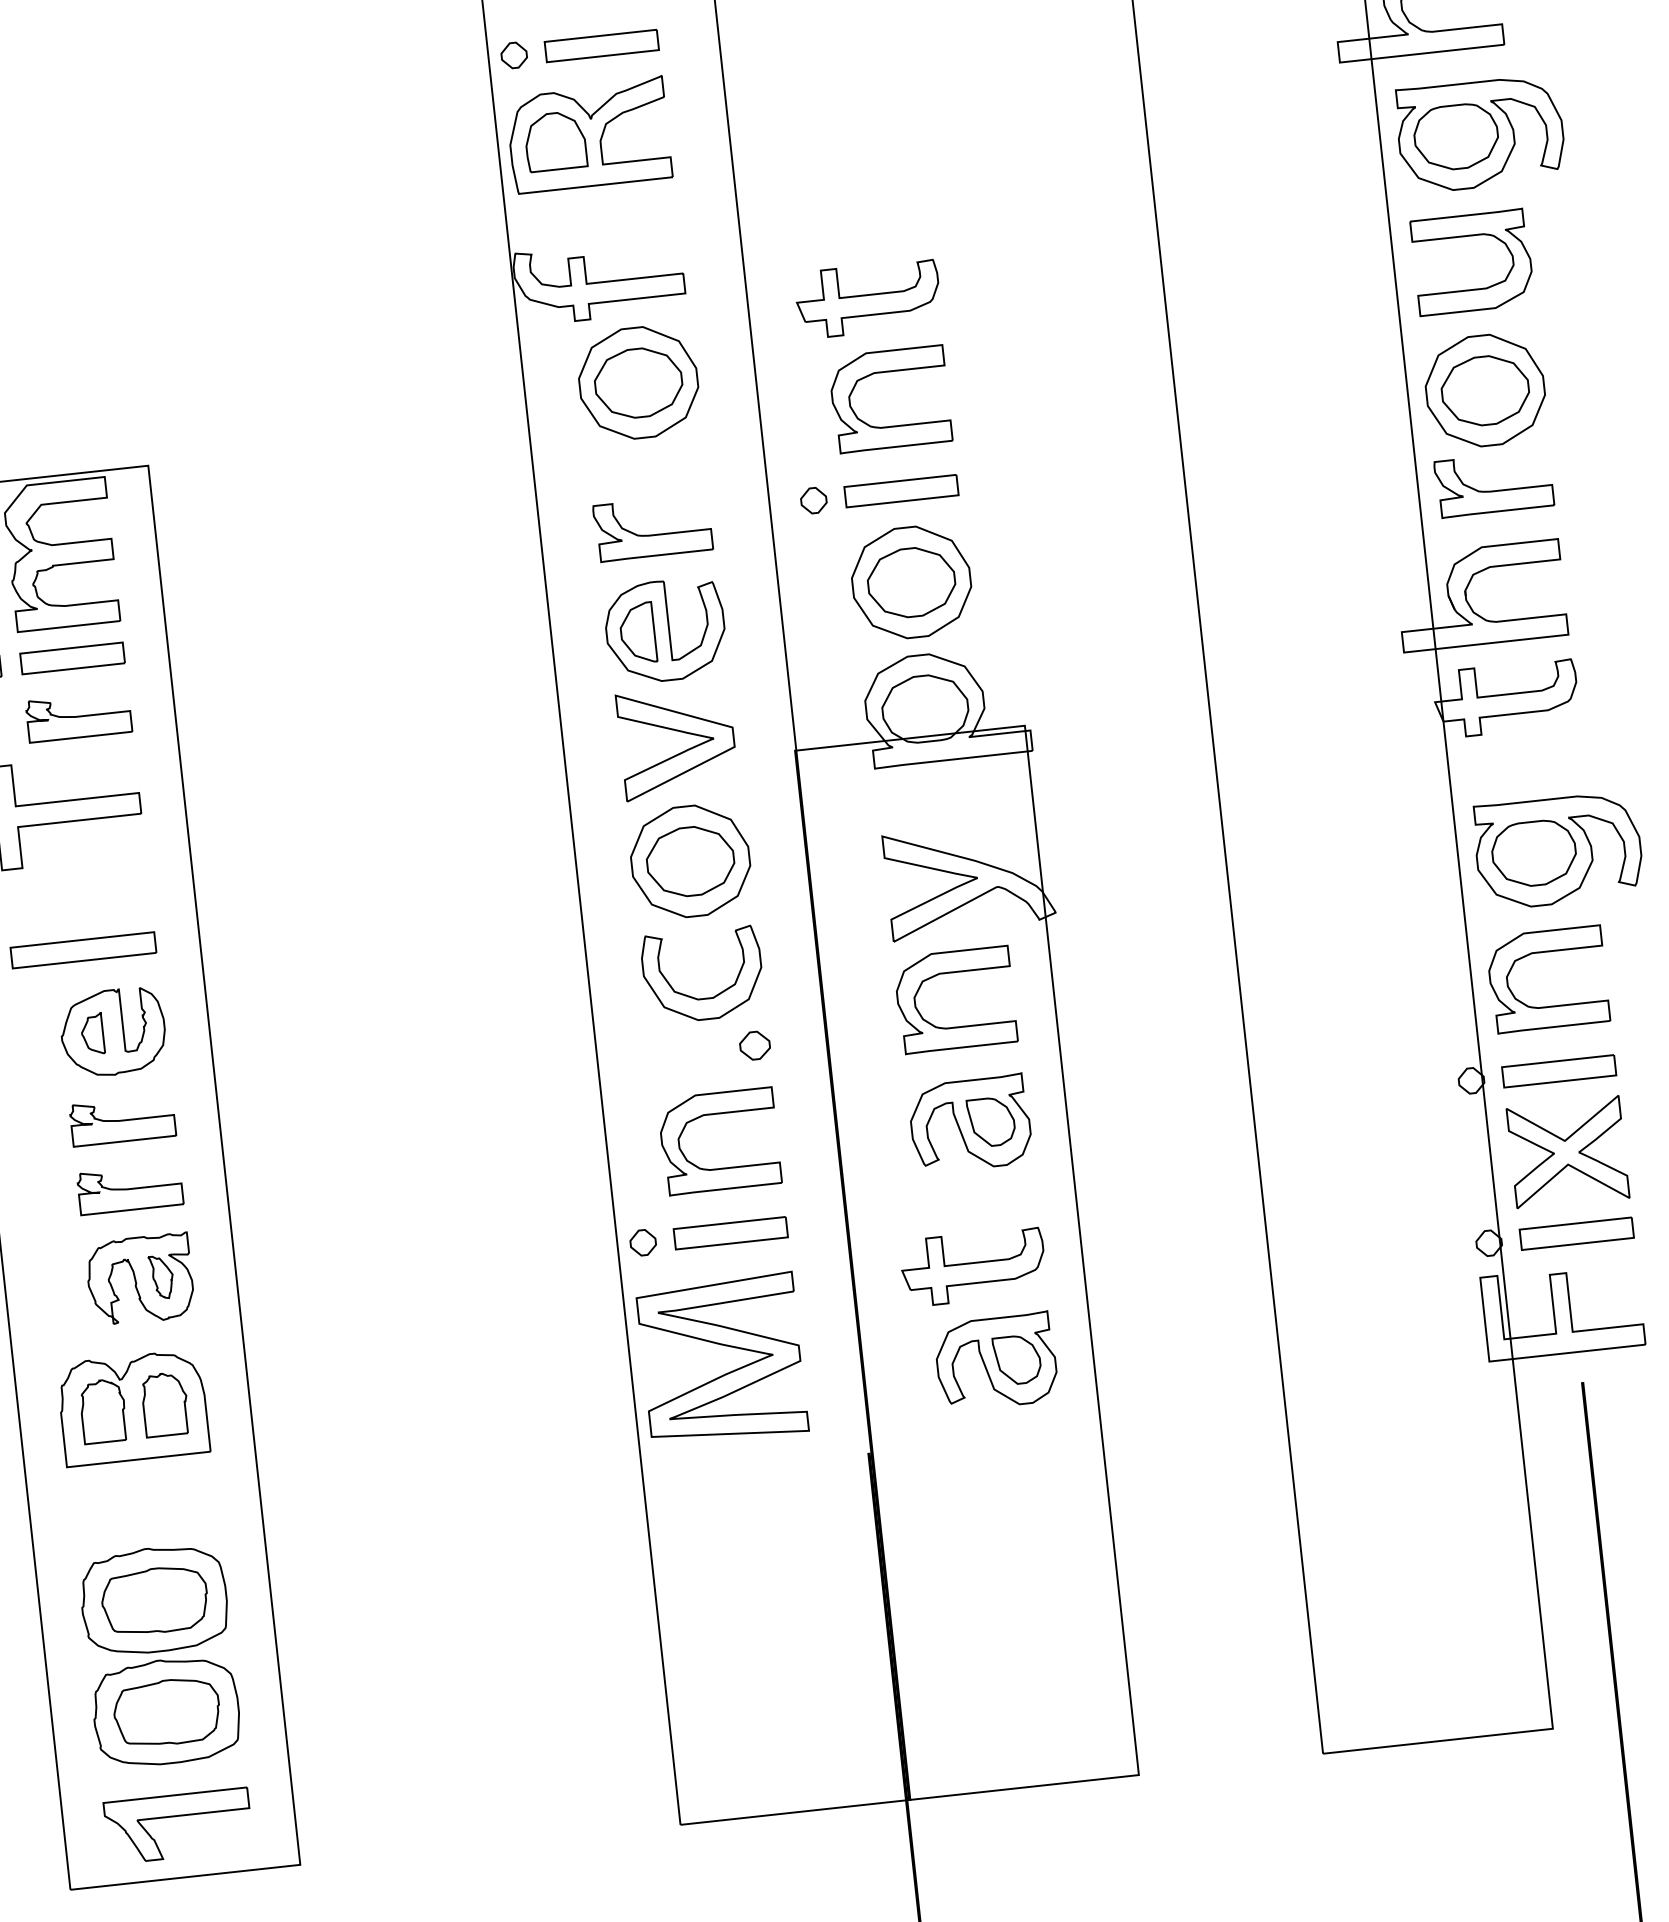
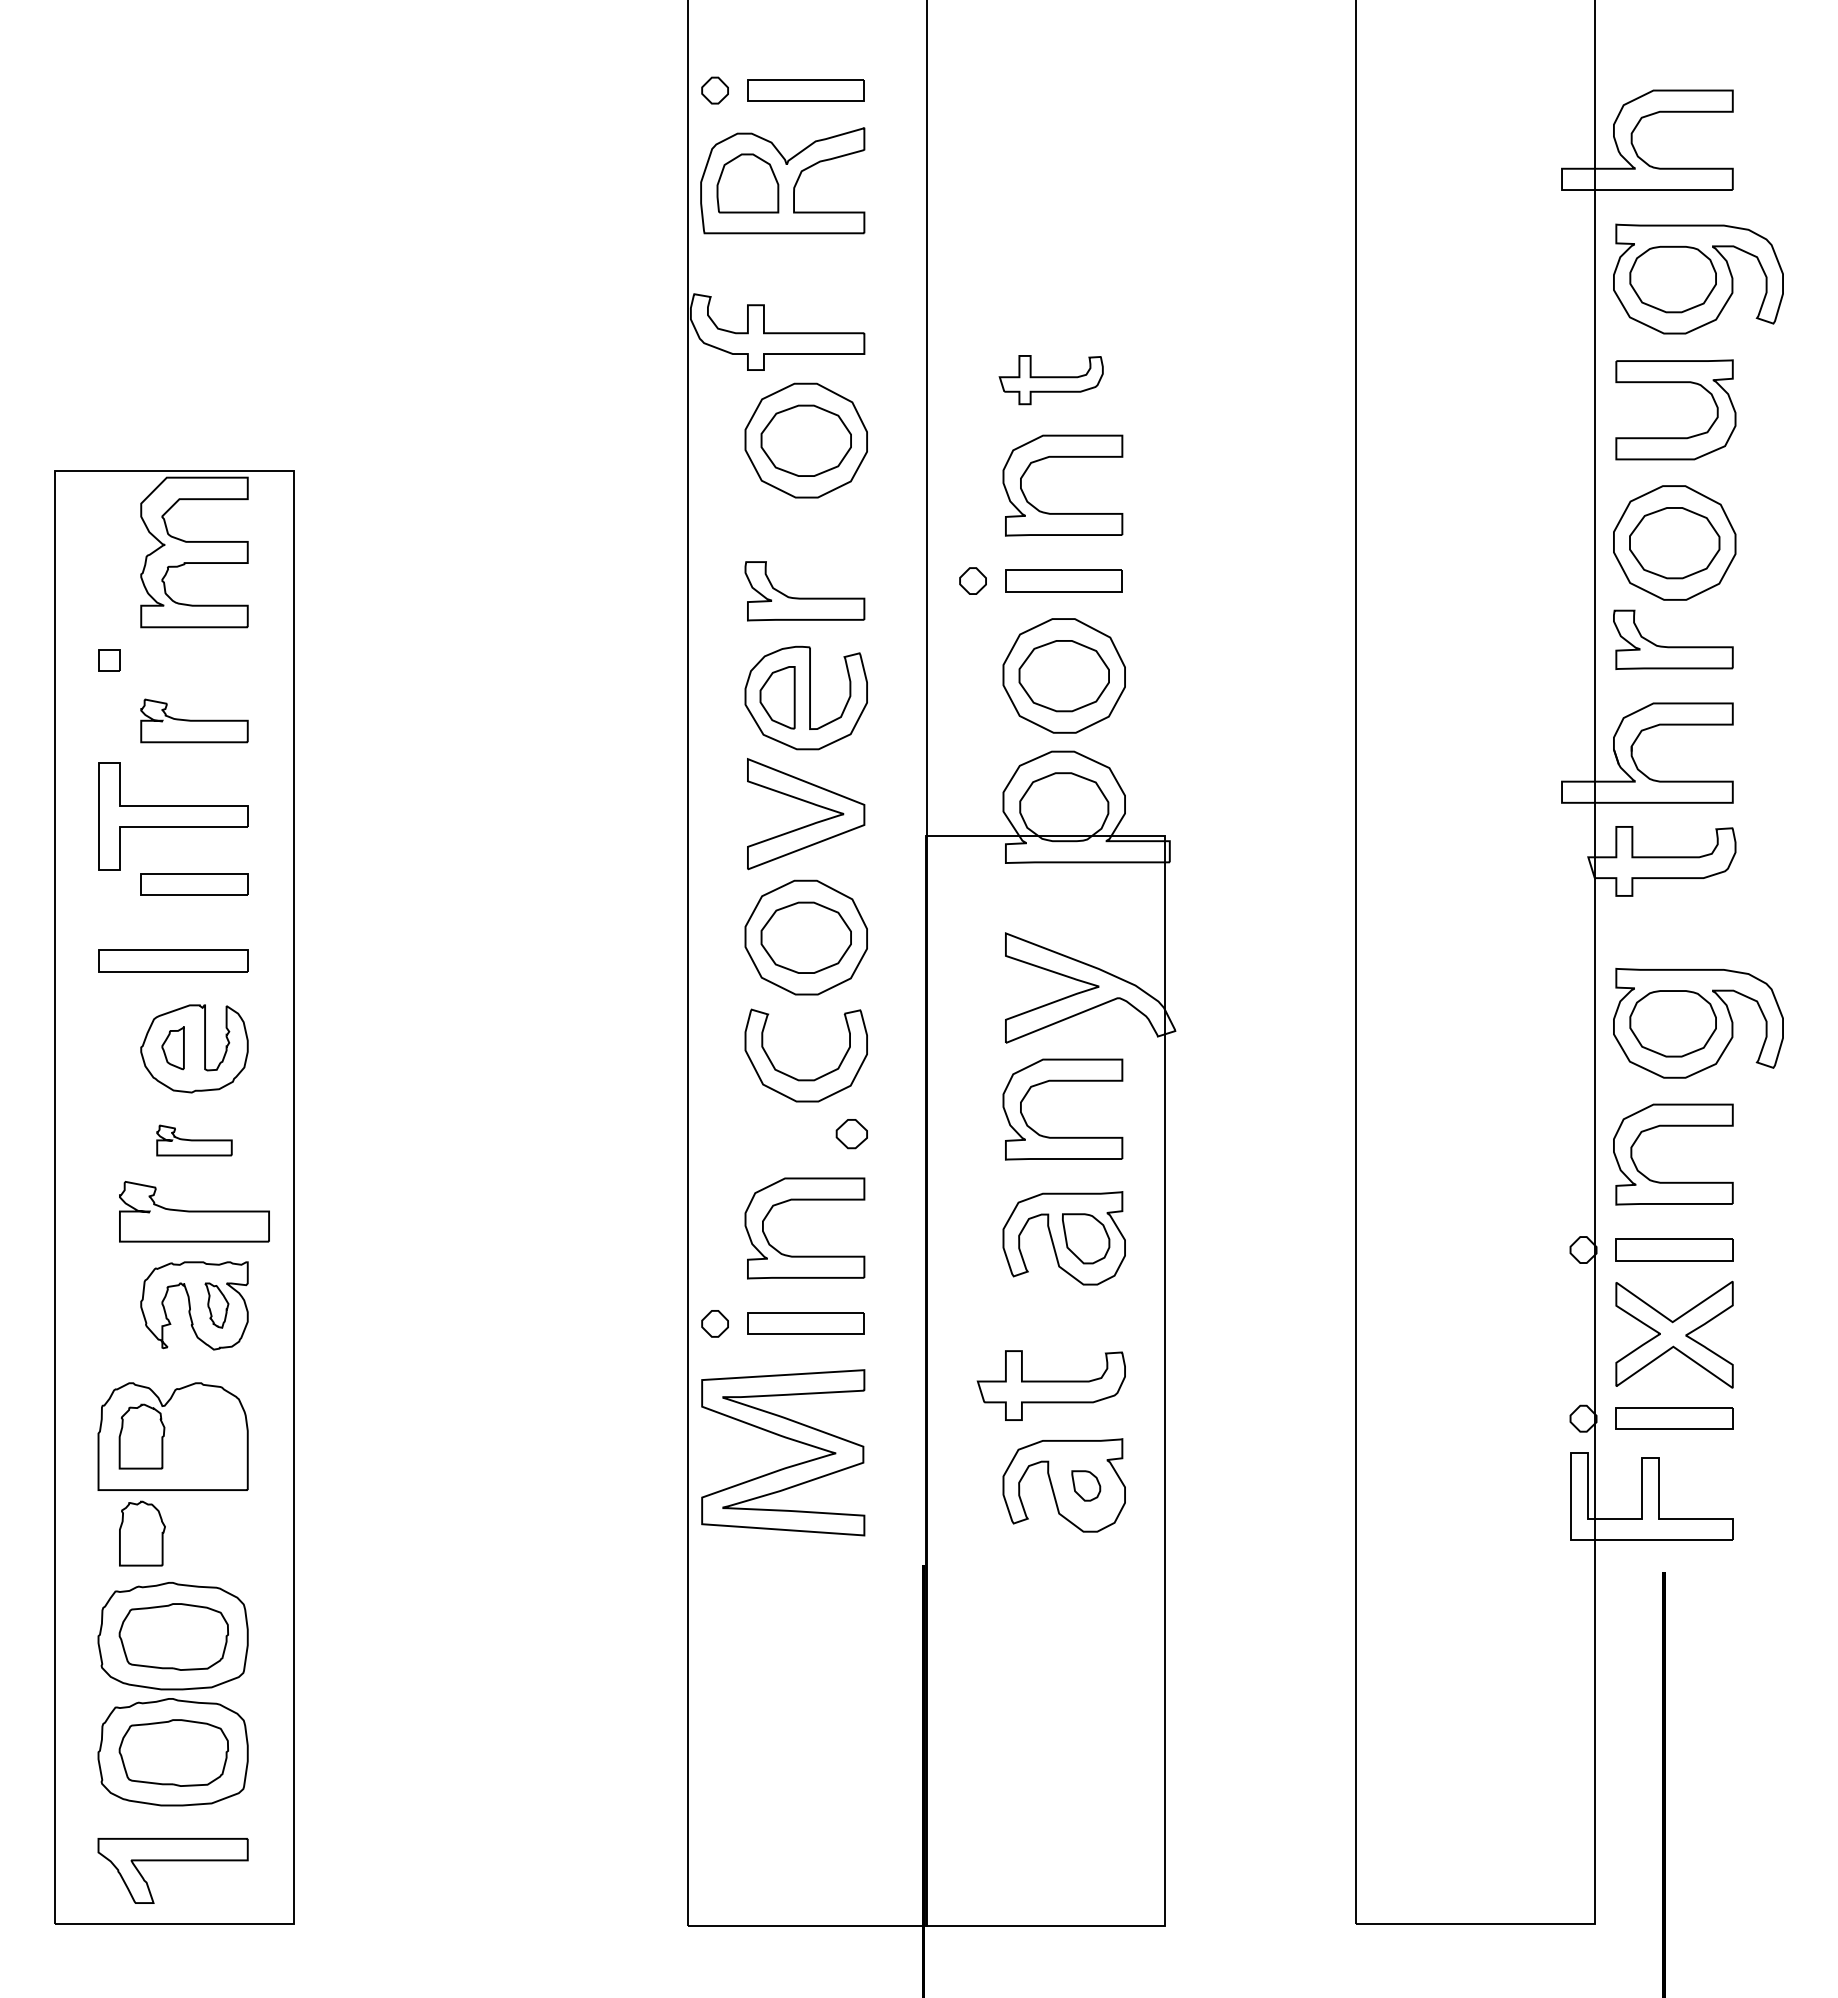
part: (867, 298) -> (1050, 379), size x0.7
part: (72, 658) -> (194, 884), moved
part: (122, 1120) -> (194, 1140), size x0.7
part: (130, 1189) -> (194, 1211), size x1.4
part: (1017, 1359) -> (1086, 1485), size x0.6
part: (165, 1404) -> (142, 1533), moved

